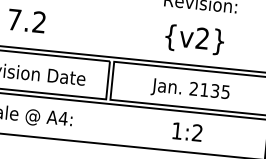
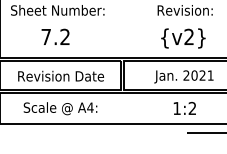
text: (214, 90) -> (202, 75), 2135 -> 2021

